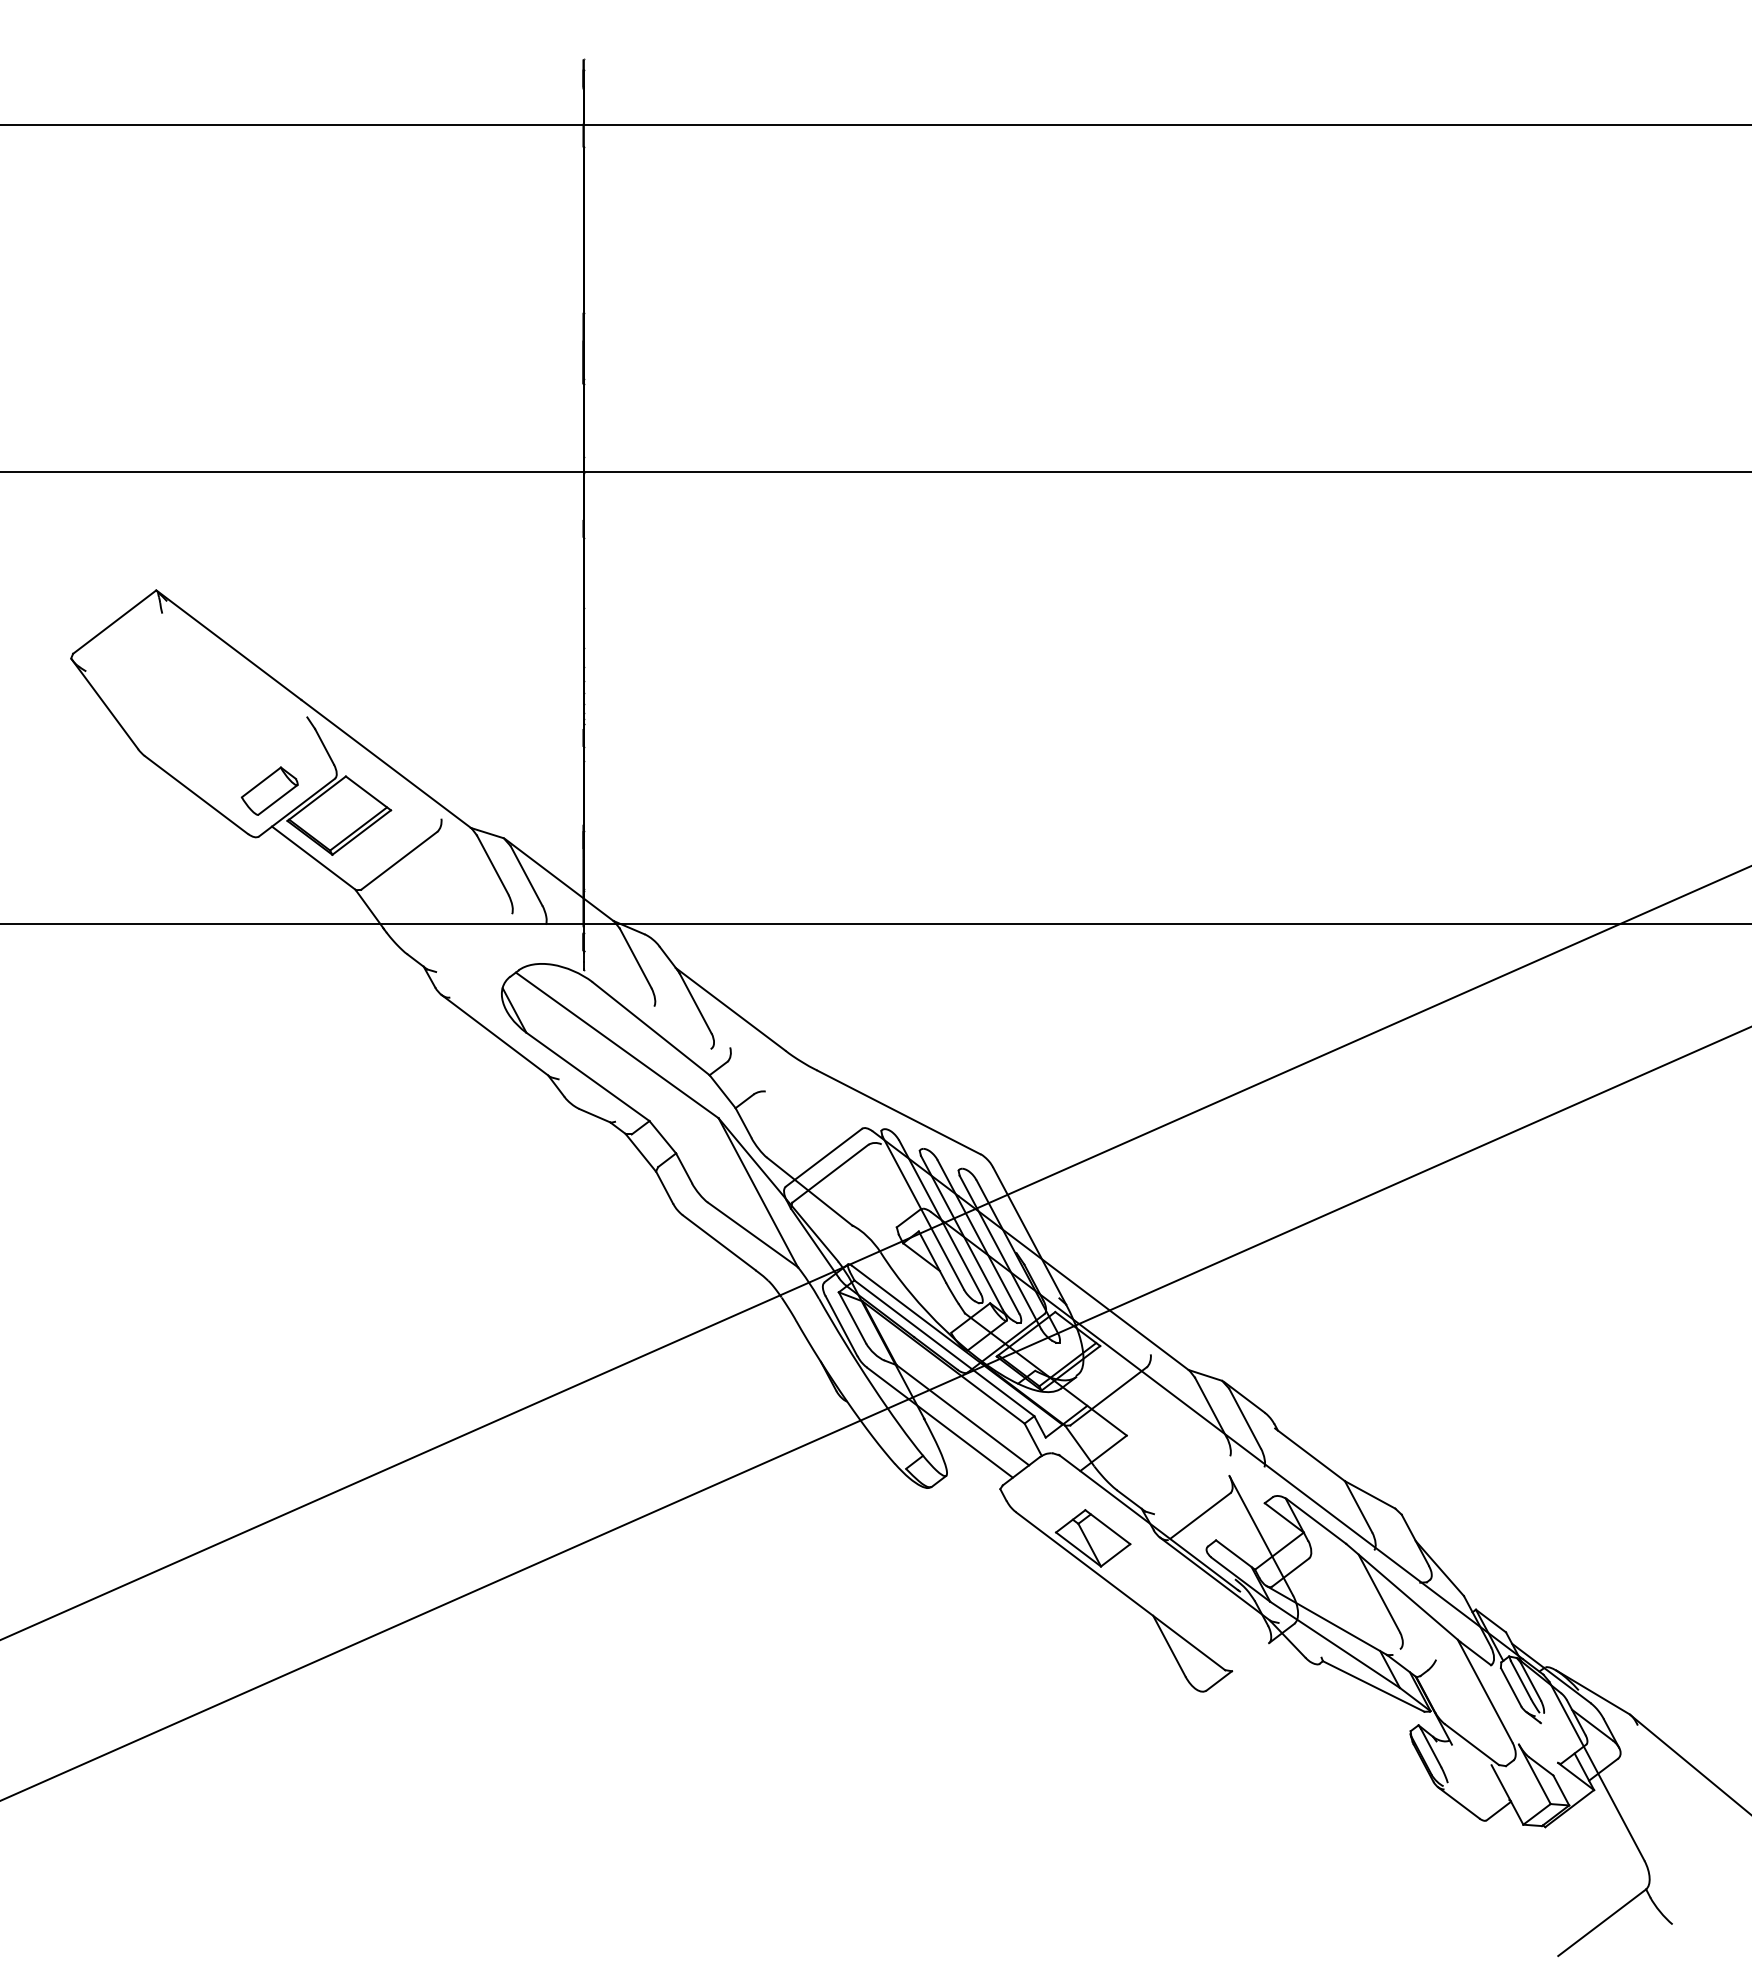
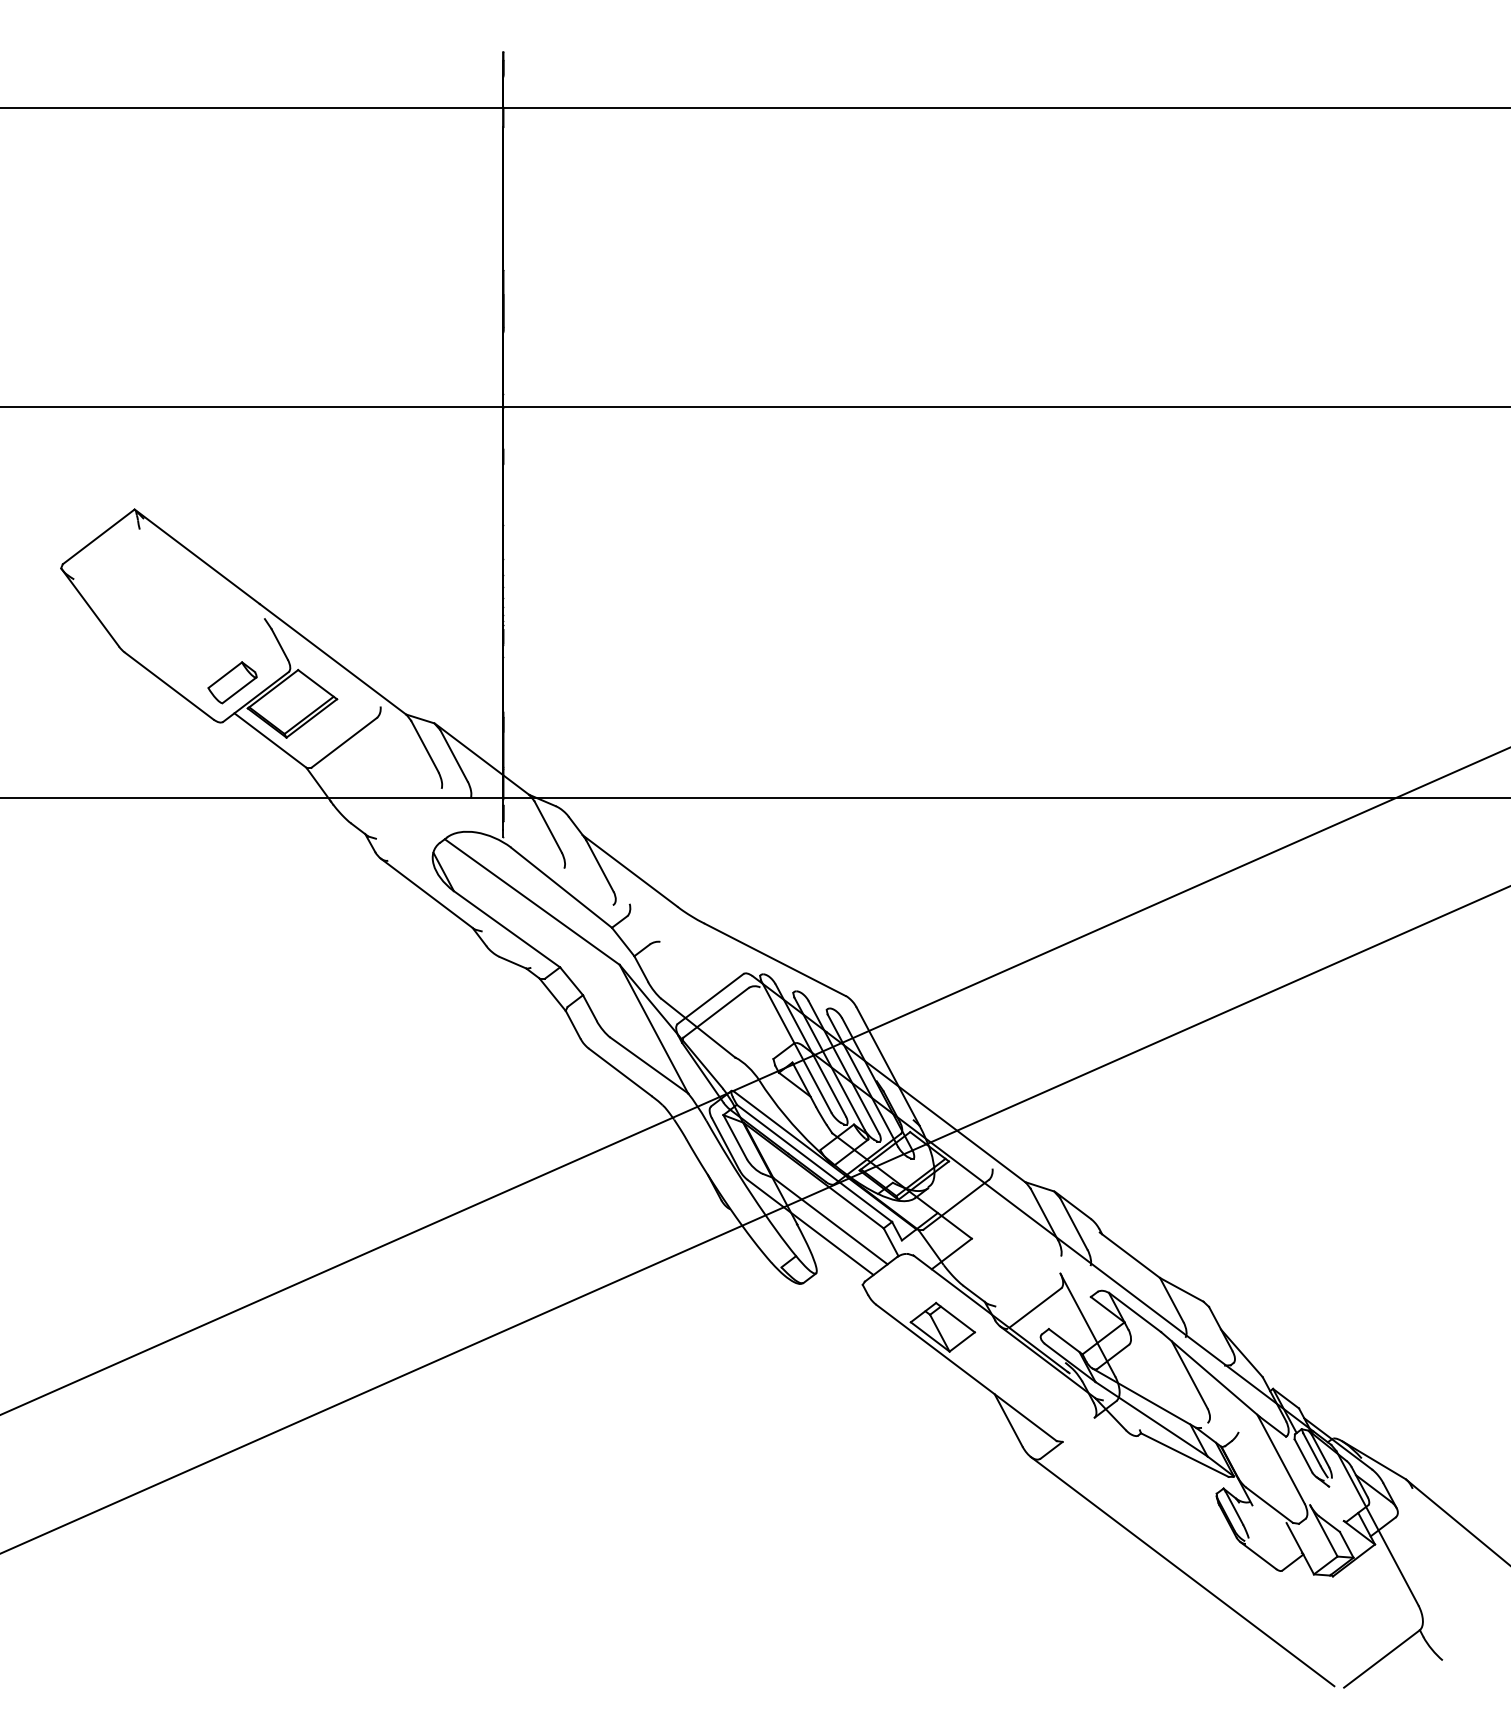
line: (1371, 1821) -> (1182, 1571), added

